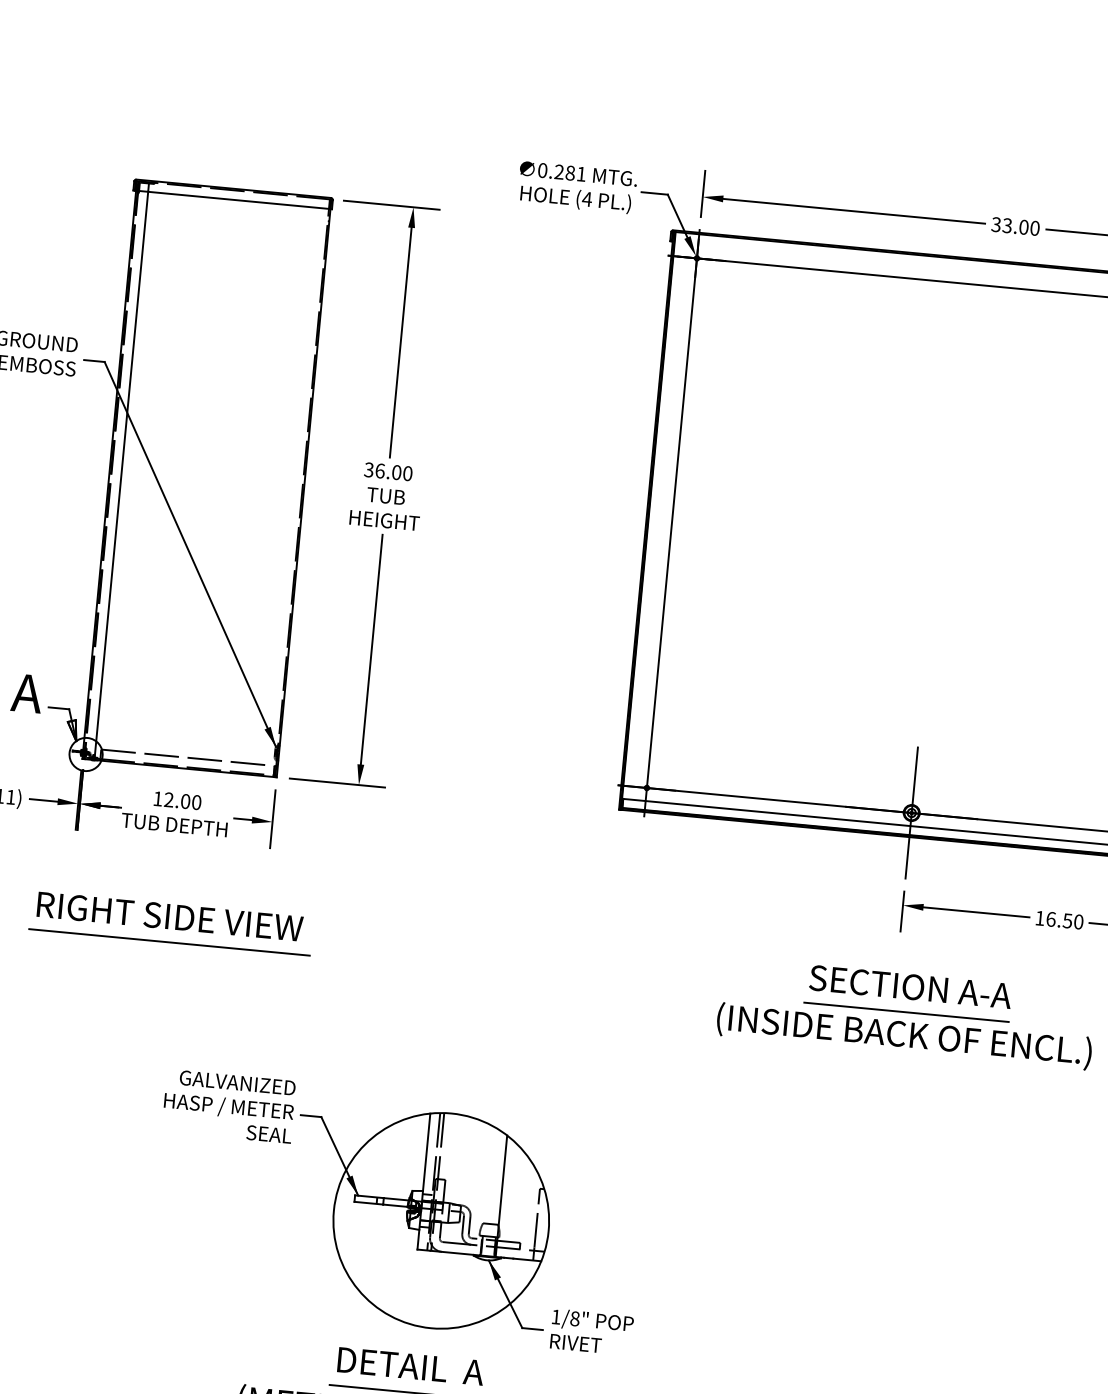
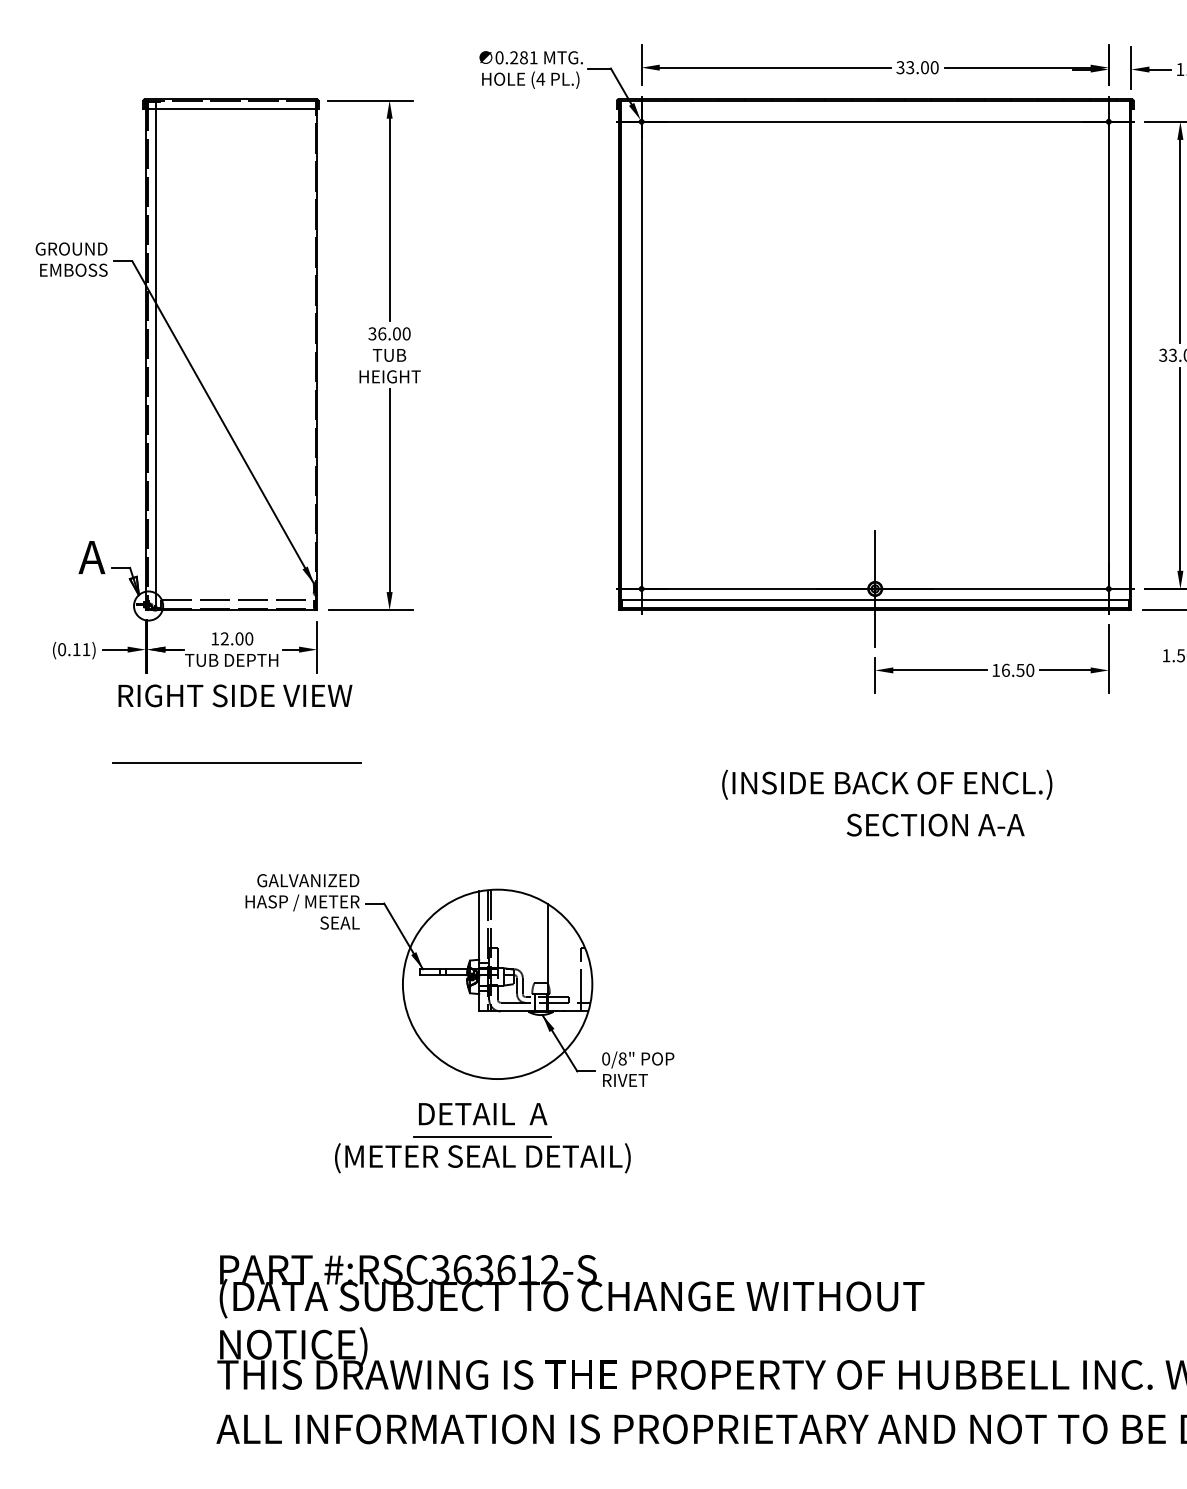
text: (170, 916) -> (235, 695), moved
text: (910, 986) -> (935, 824), moved
line: (906, 1012) -> (887, 763), removed
text: (556, 1316) -> (606, 1058), 1/8" -> 0/8"

